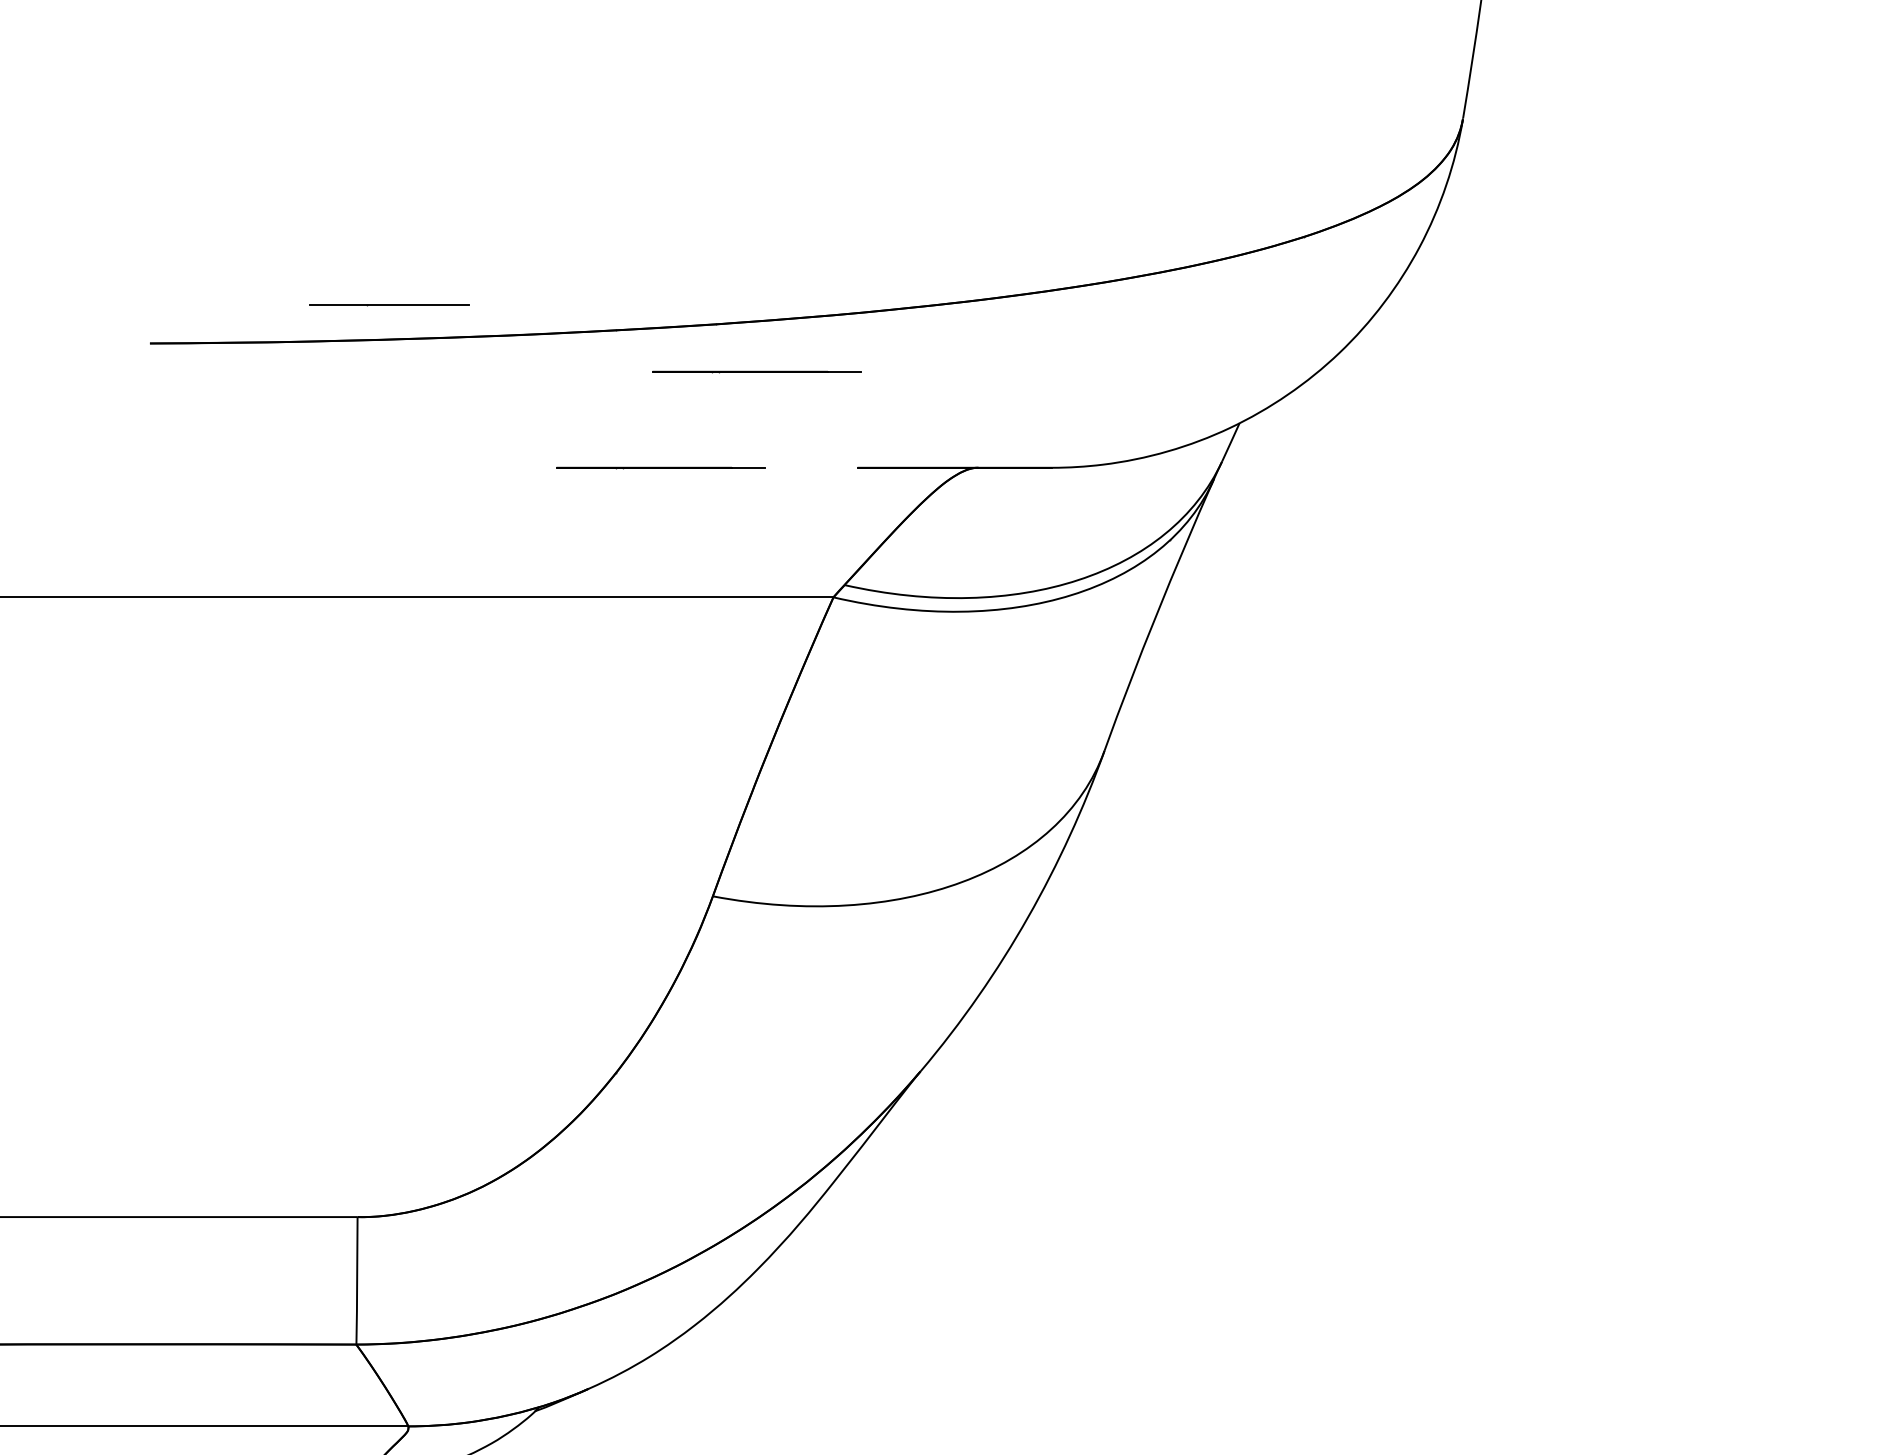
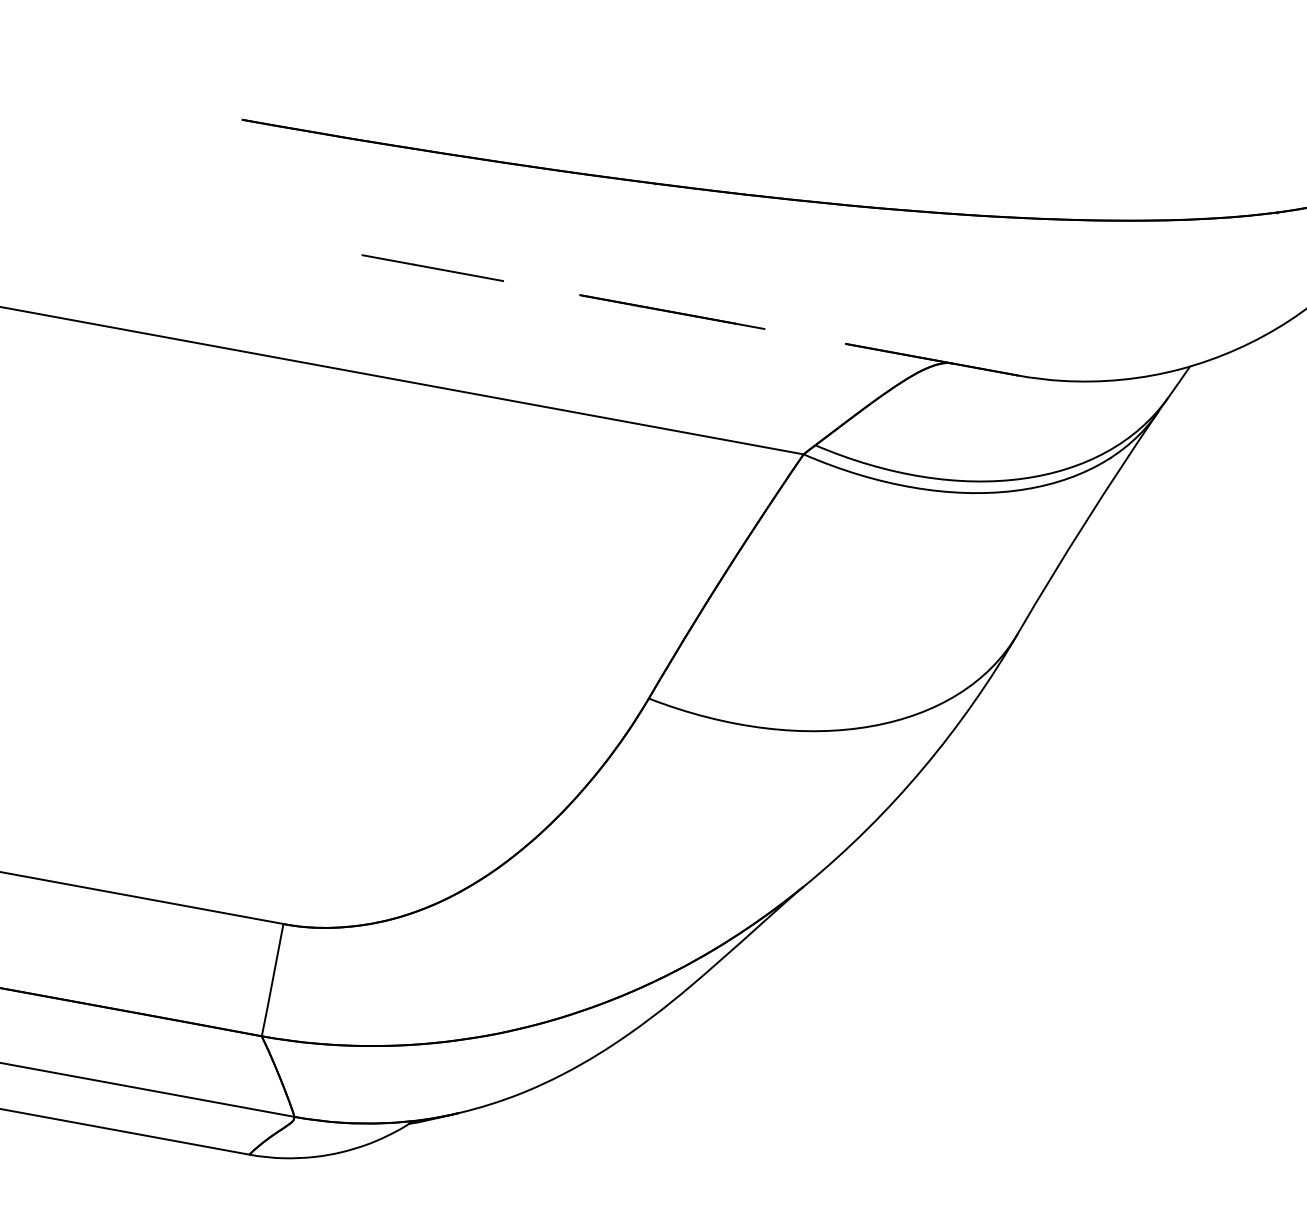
line: (389, 305) -> (432, 268), moved
line: (756, 371) -> (772, 242), removed

